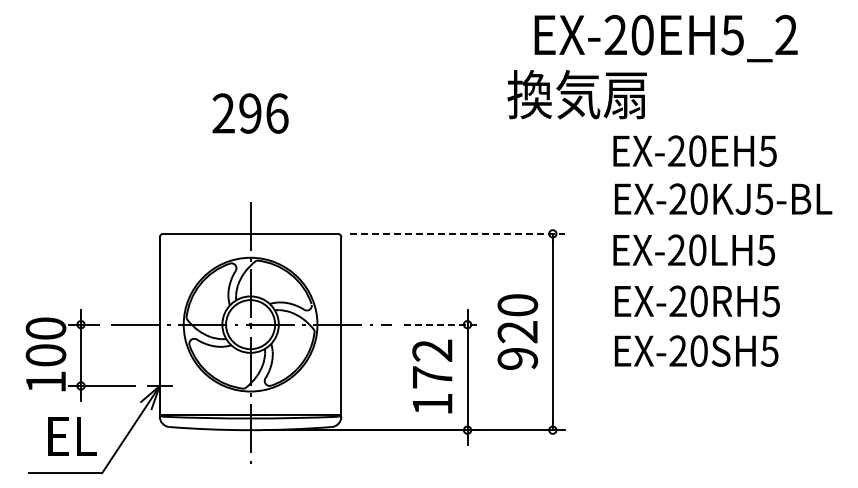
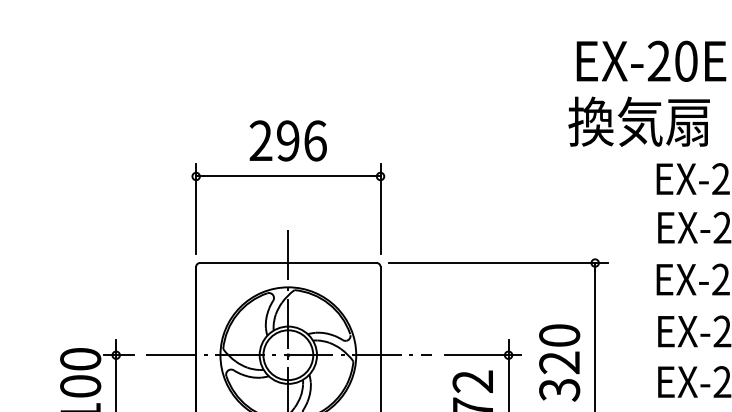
text: (576, 94) -> (638, 121), moved
part: (250, 149) -> (288, 177), added
line: (457, 233) -> (498, 262), dashed -> solid
line: (442, 324) -> (483, 355), dashed -> solid
text: (517, 359) -> (559, 390), 920 -> 320

